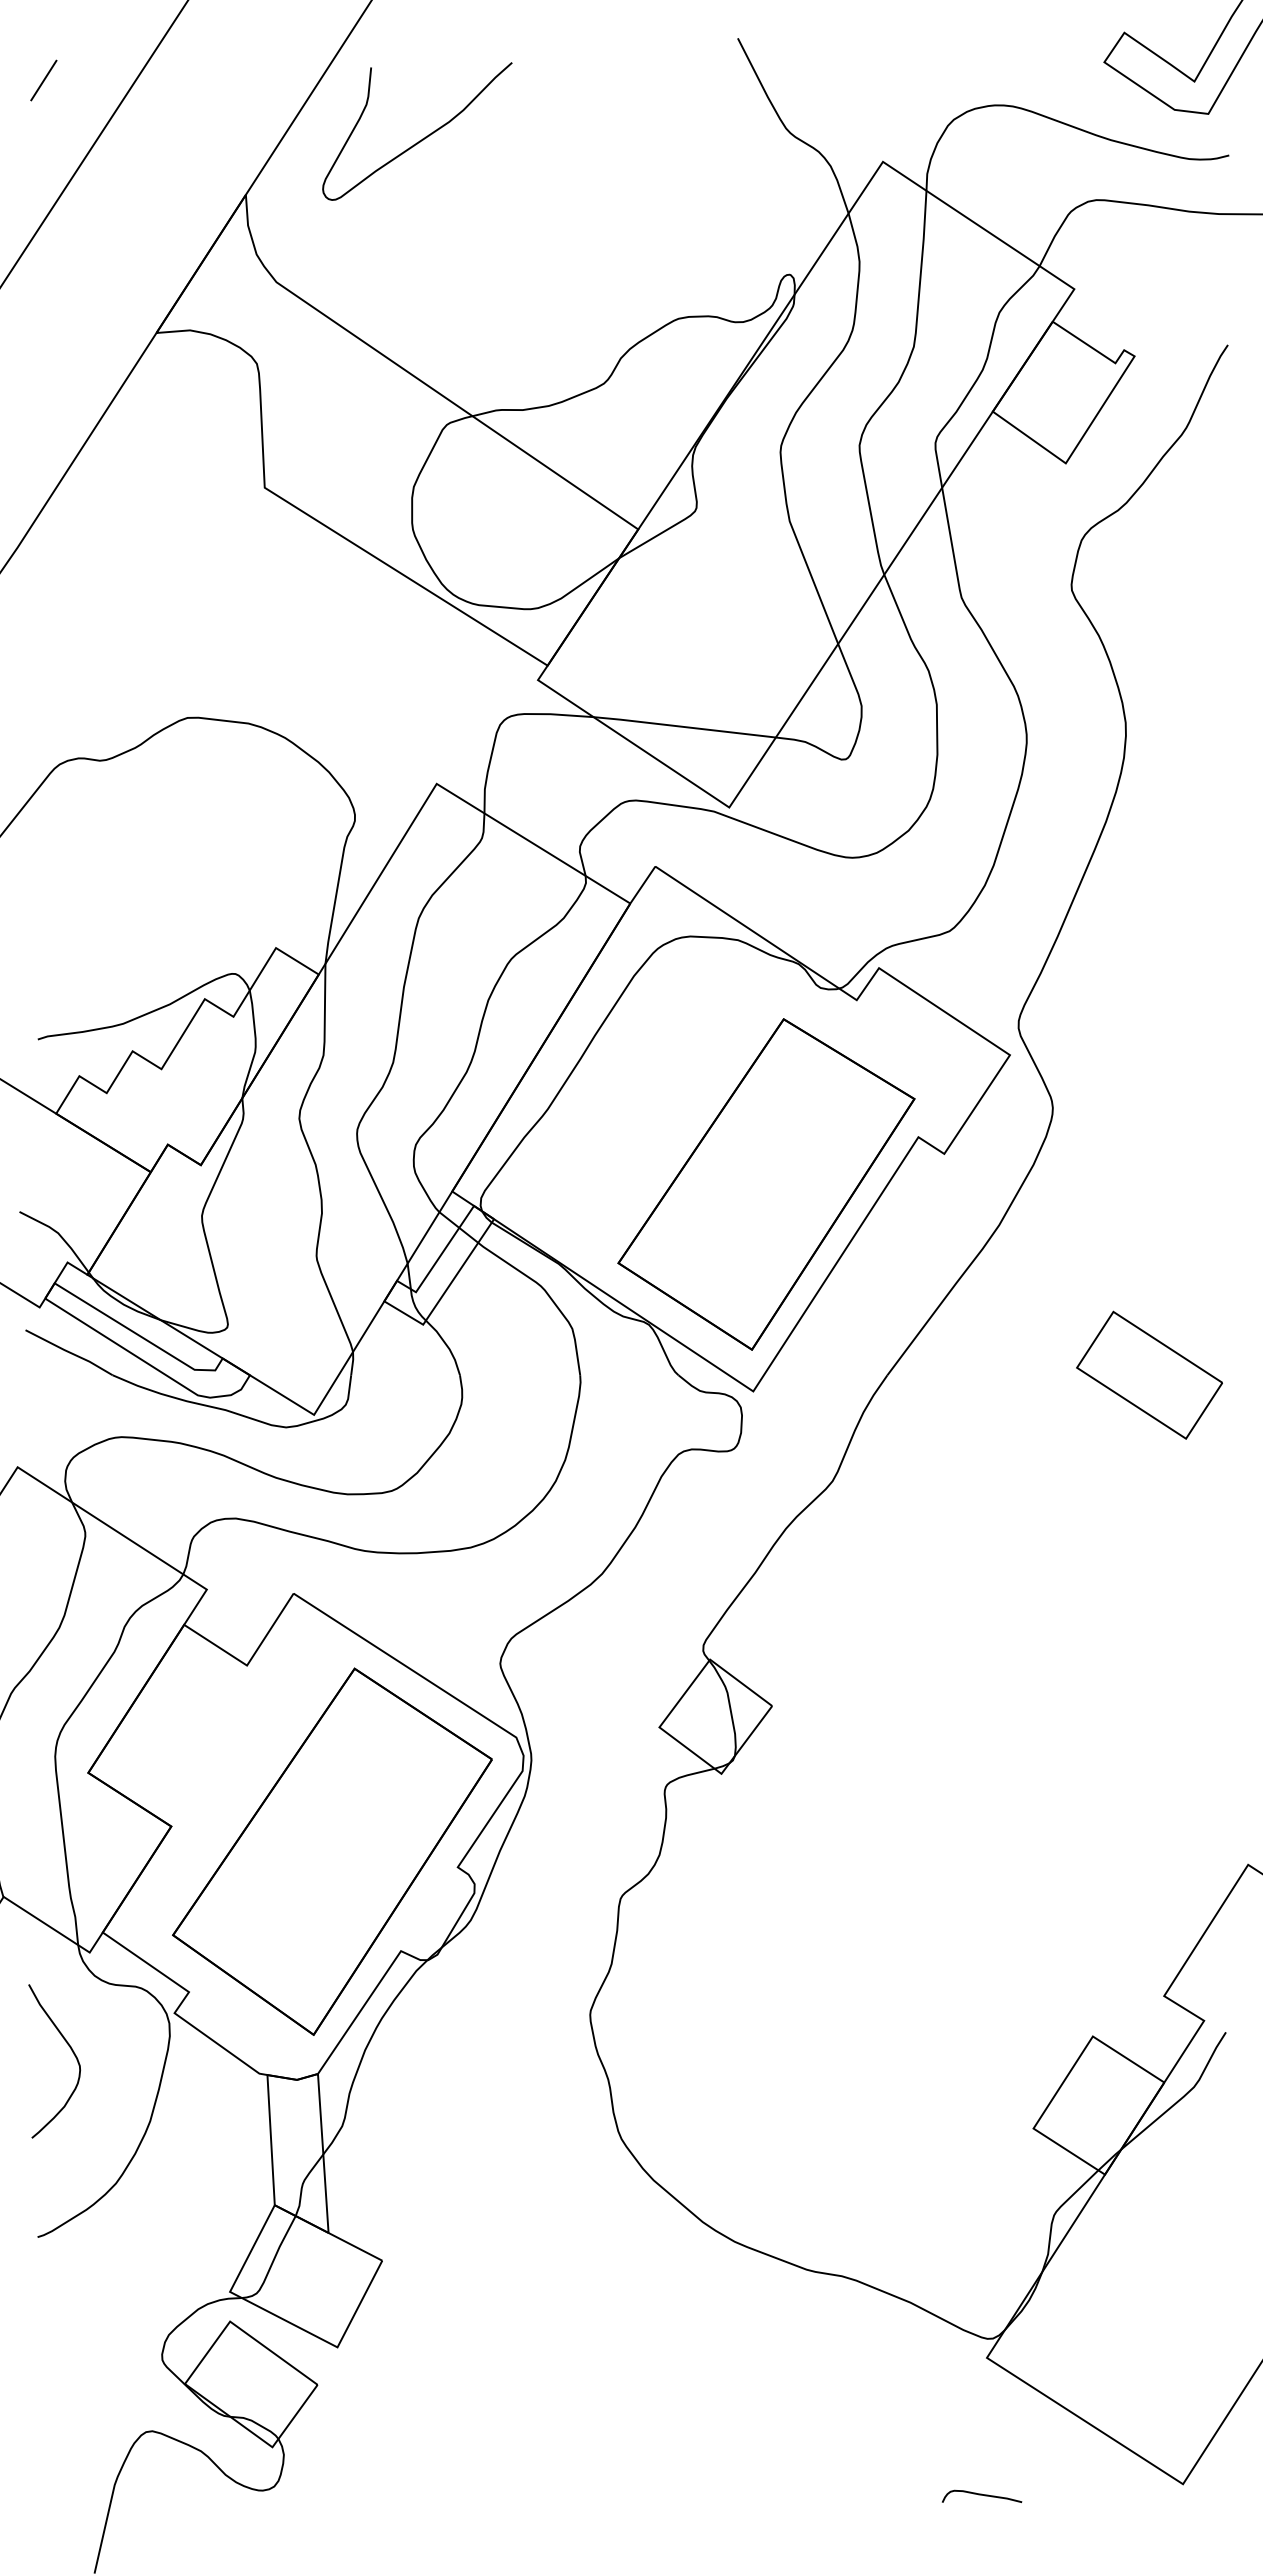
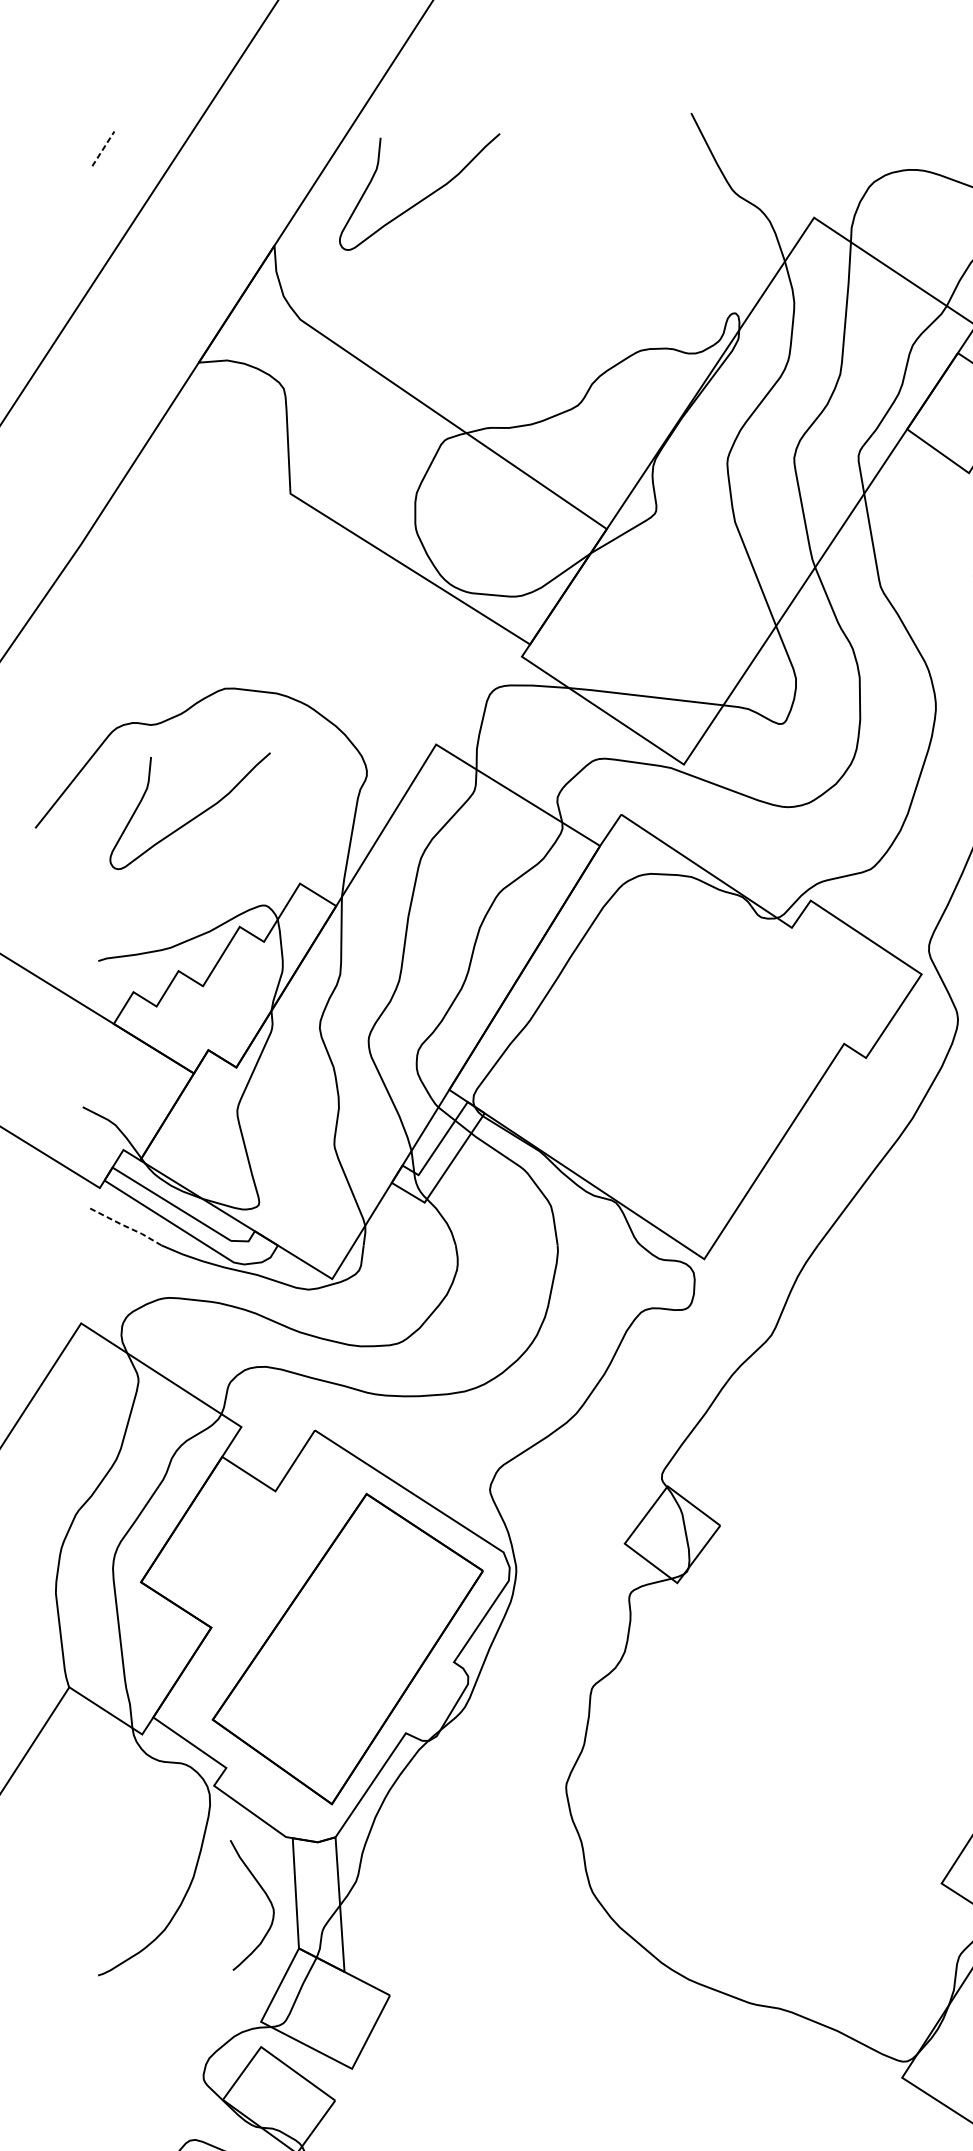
line: (44, 80) -> (103, 148), solid -> dashed
curve: (151, 869) -> (194, 817), added
part: (766, 1184) -> (715, 1083), removed
line: (68, 1352) -> (124, 1226), solid -> dashed
curve: (70, 2049) -> (265, 1895), moved

